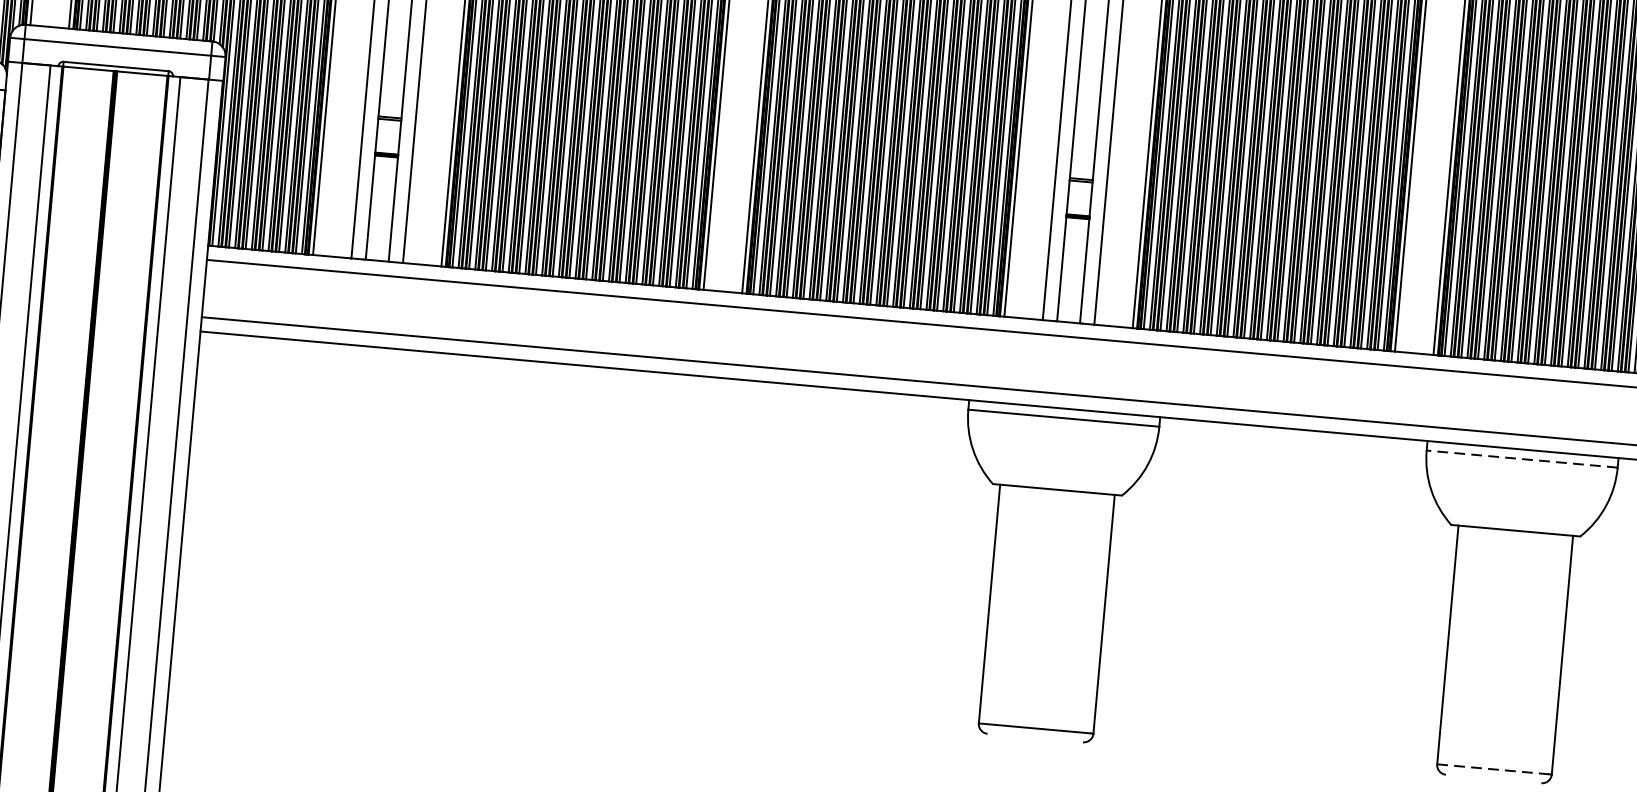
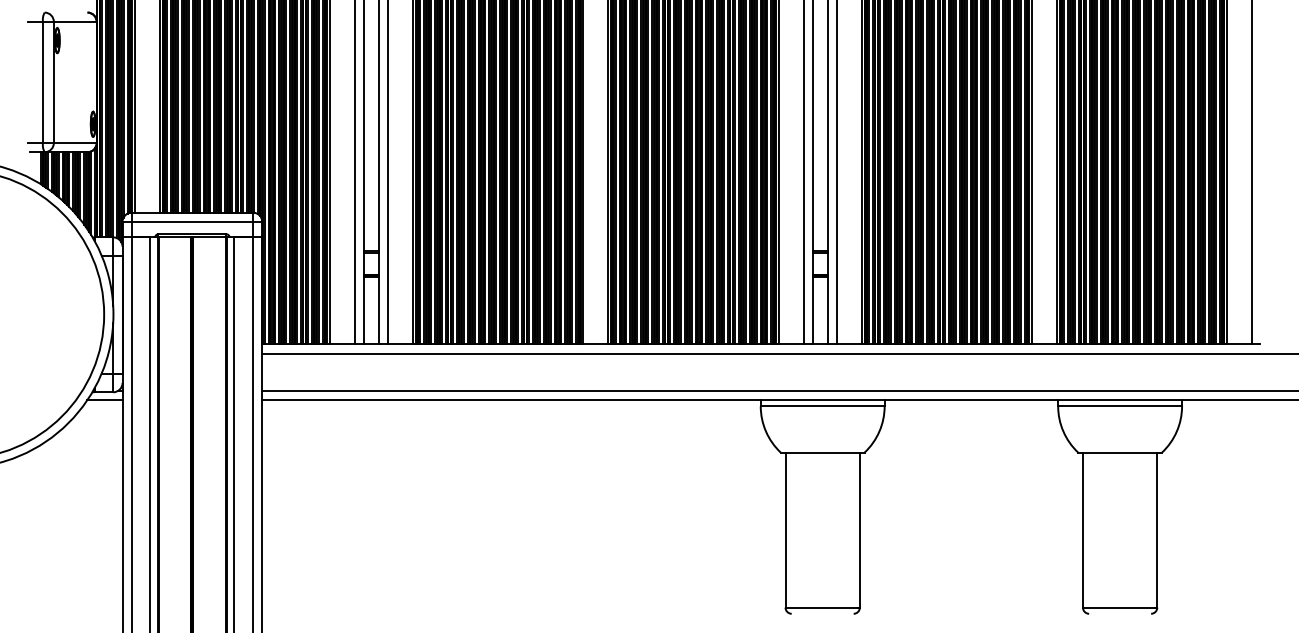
line: (1522, 459) -> (1120, 406), dashed -> solid
line: (1493, 769) -> (1119, 607), dashed -> solid

